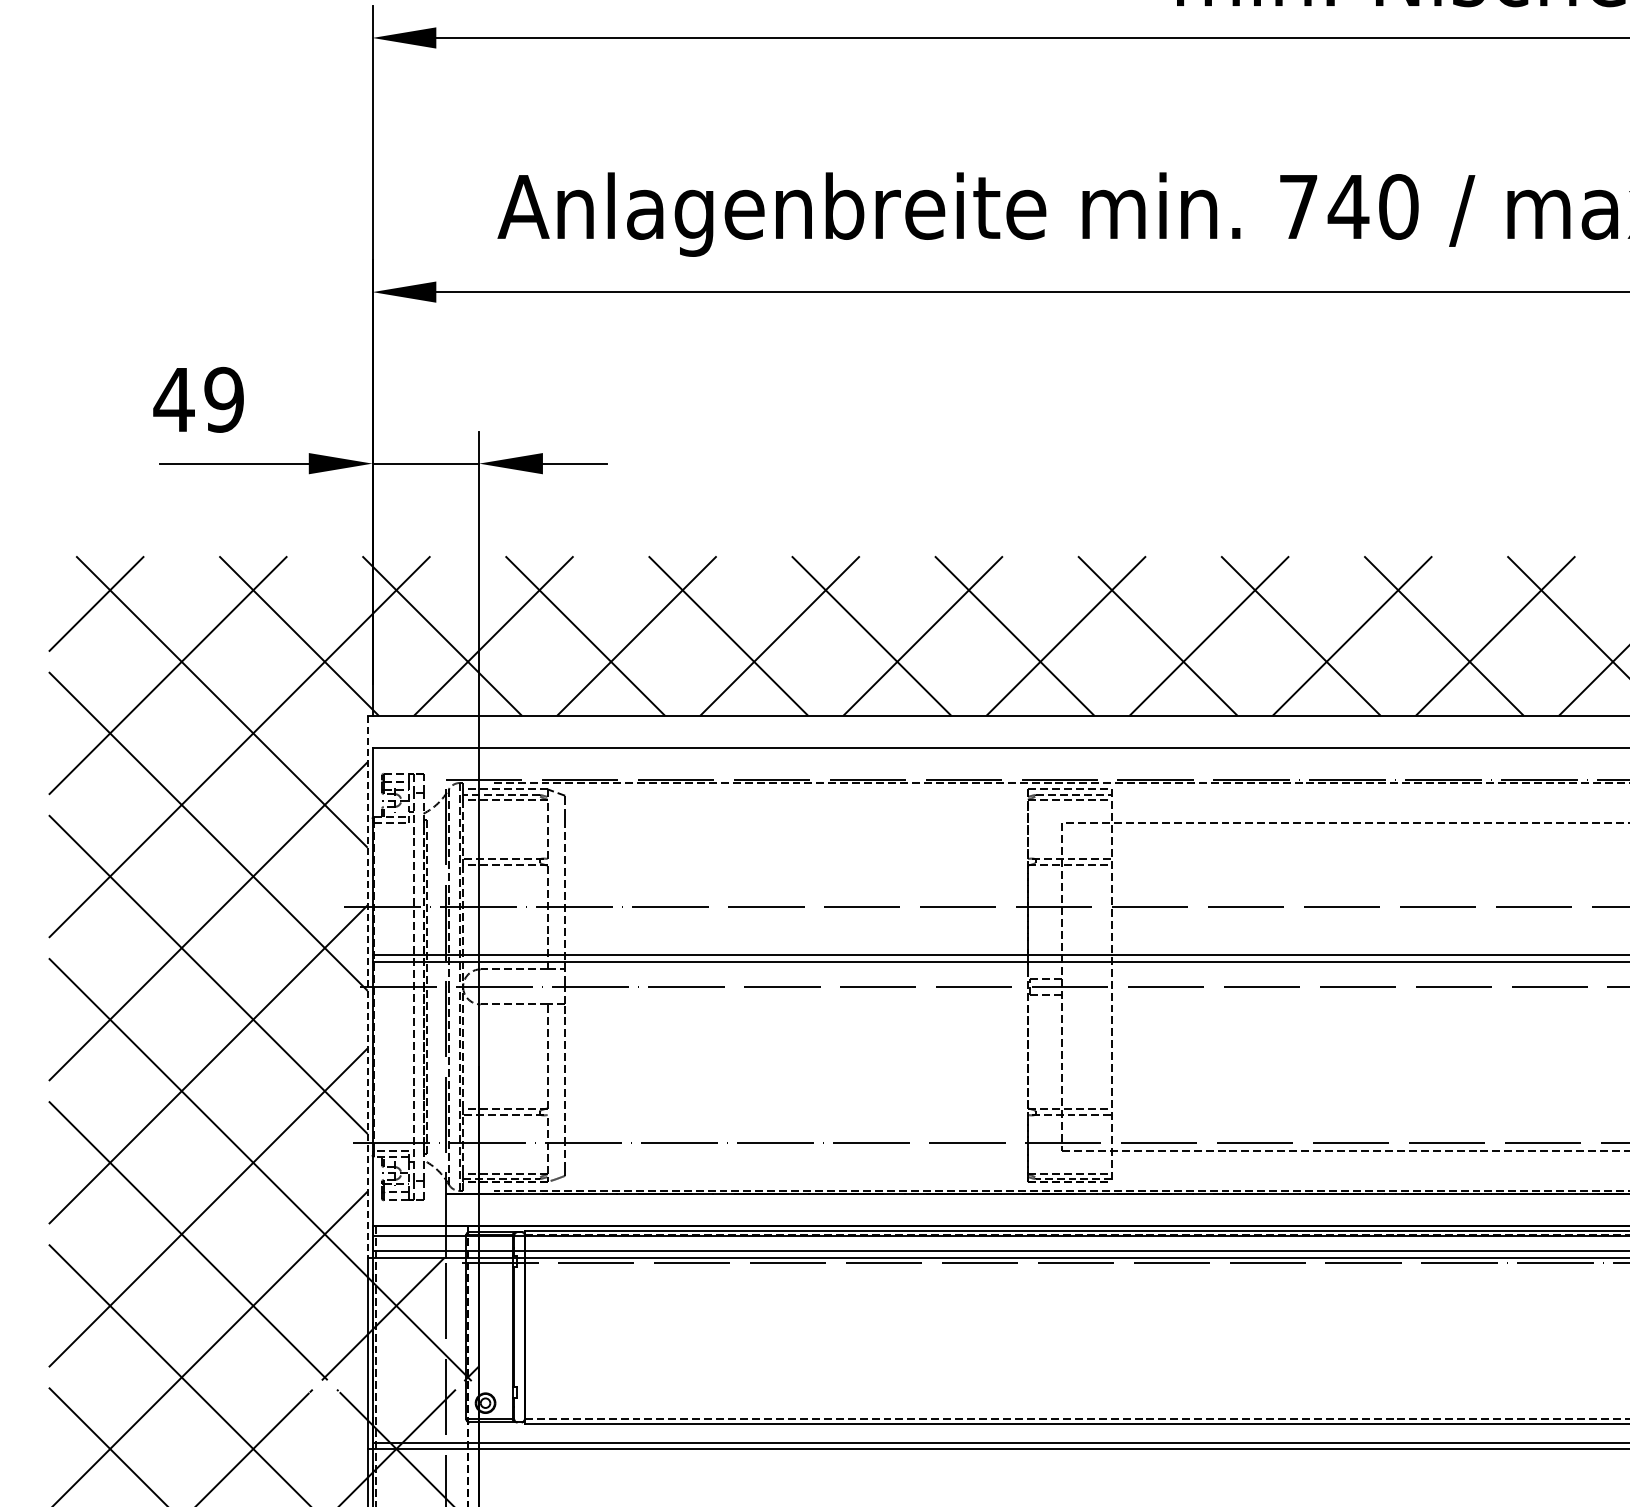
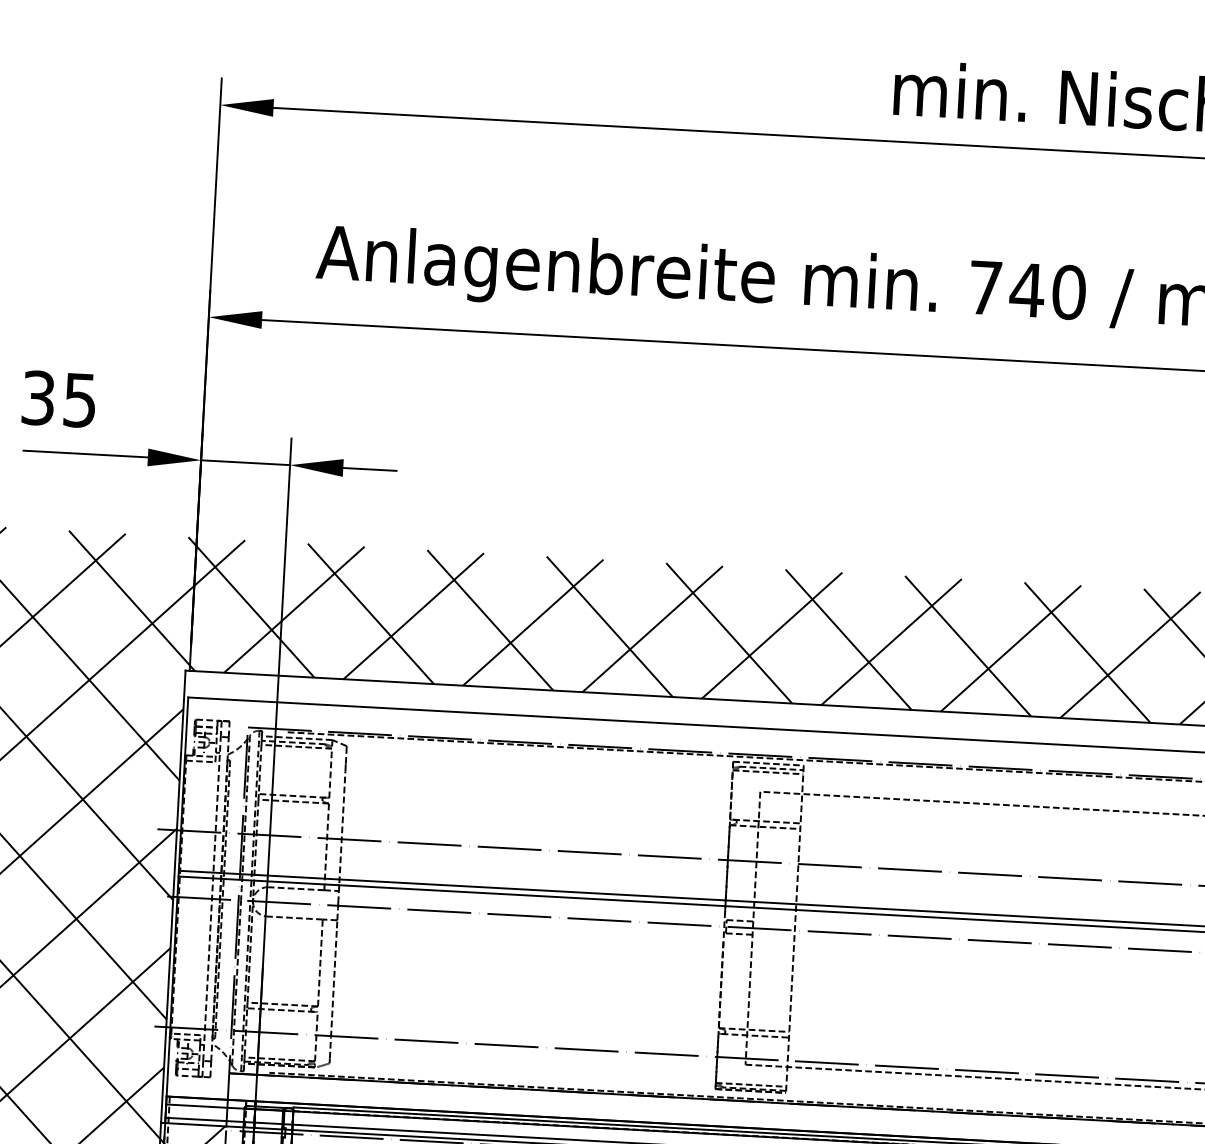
text: (198, 399) -> (58, 398), 49 -> 35
line: (367, 986) -> (173, 896), dashed -> solid

